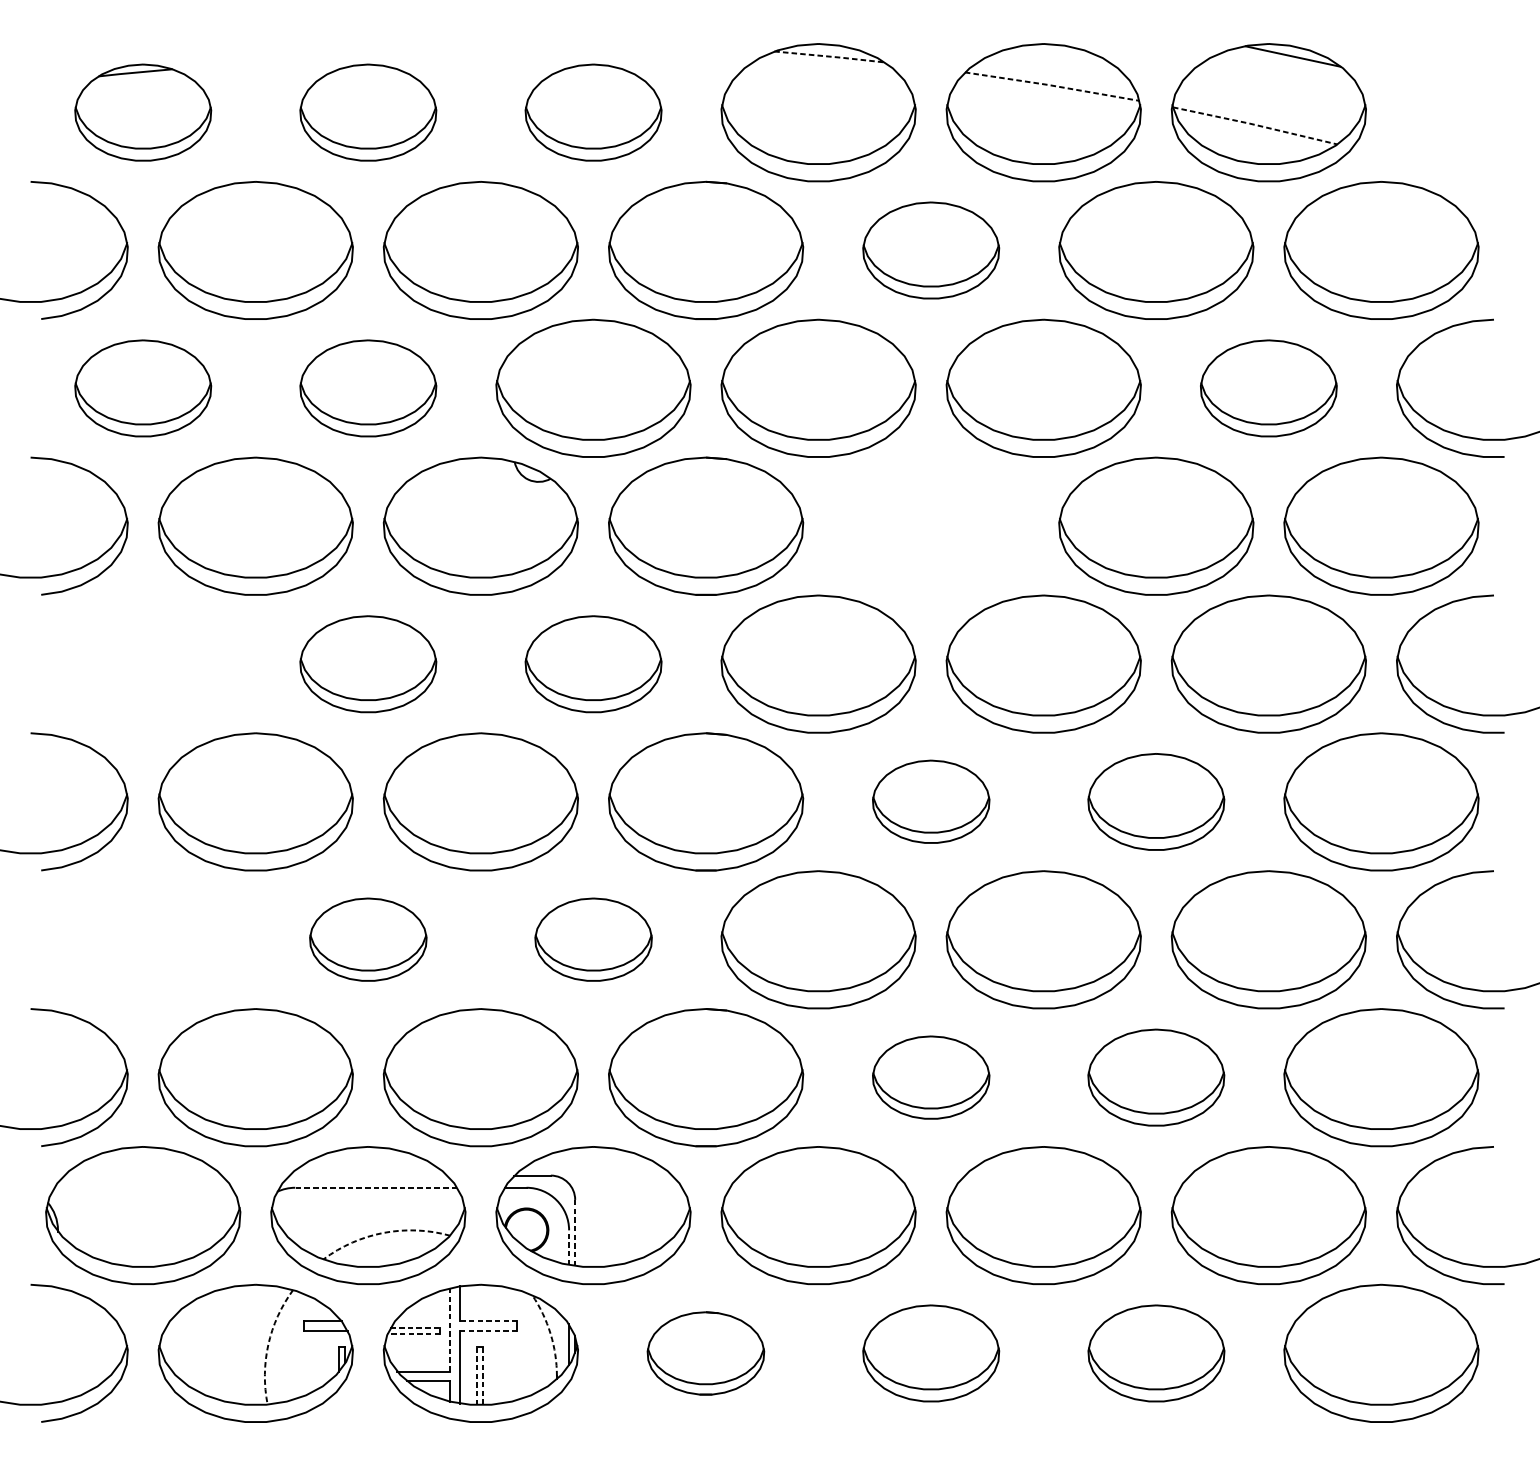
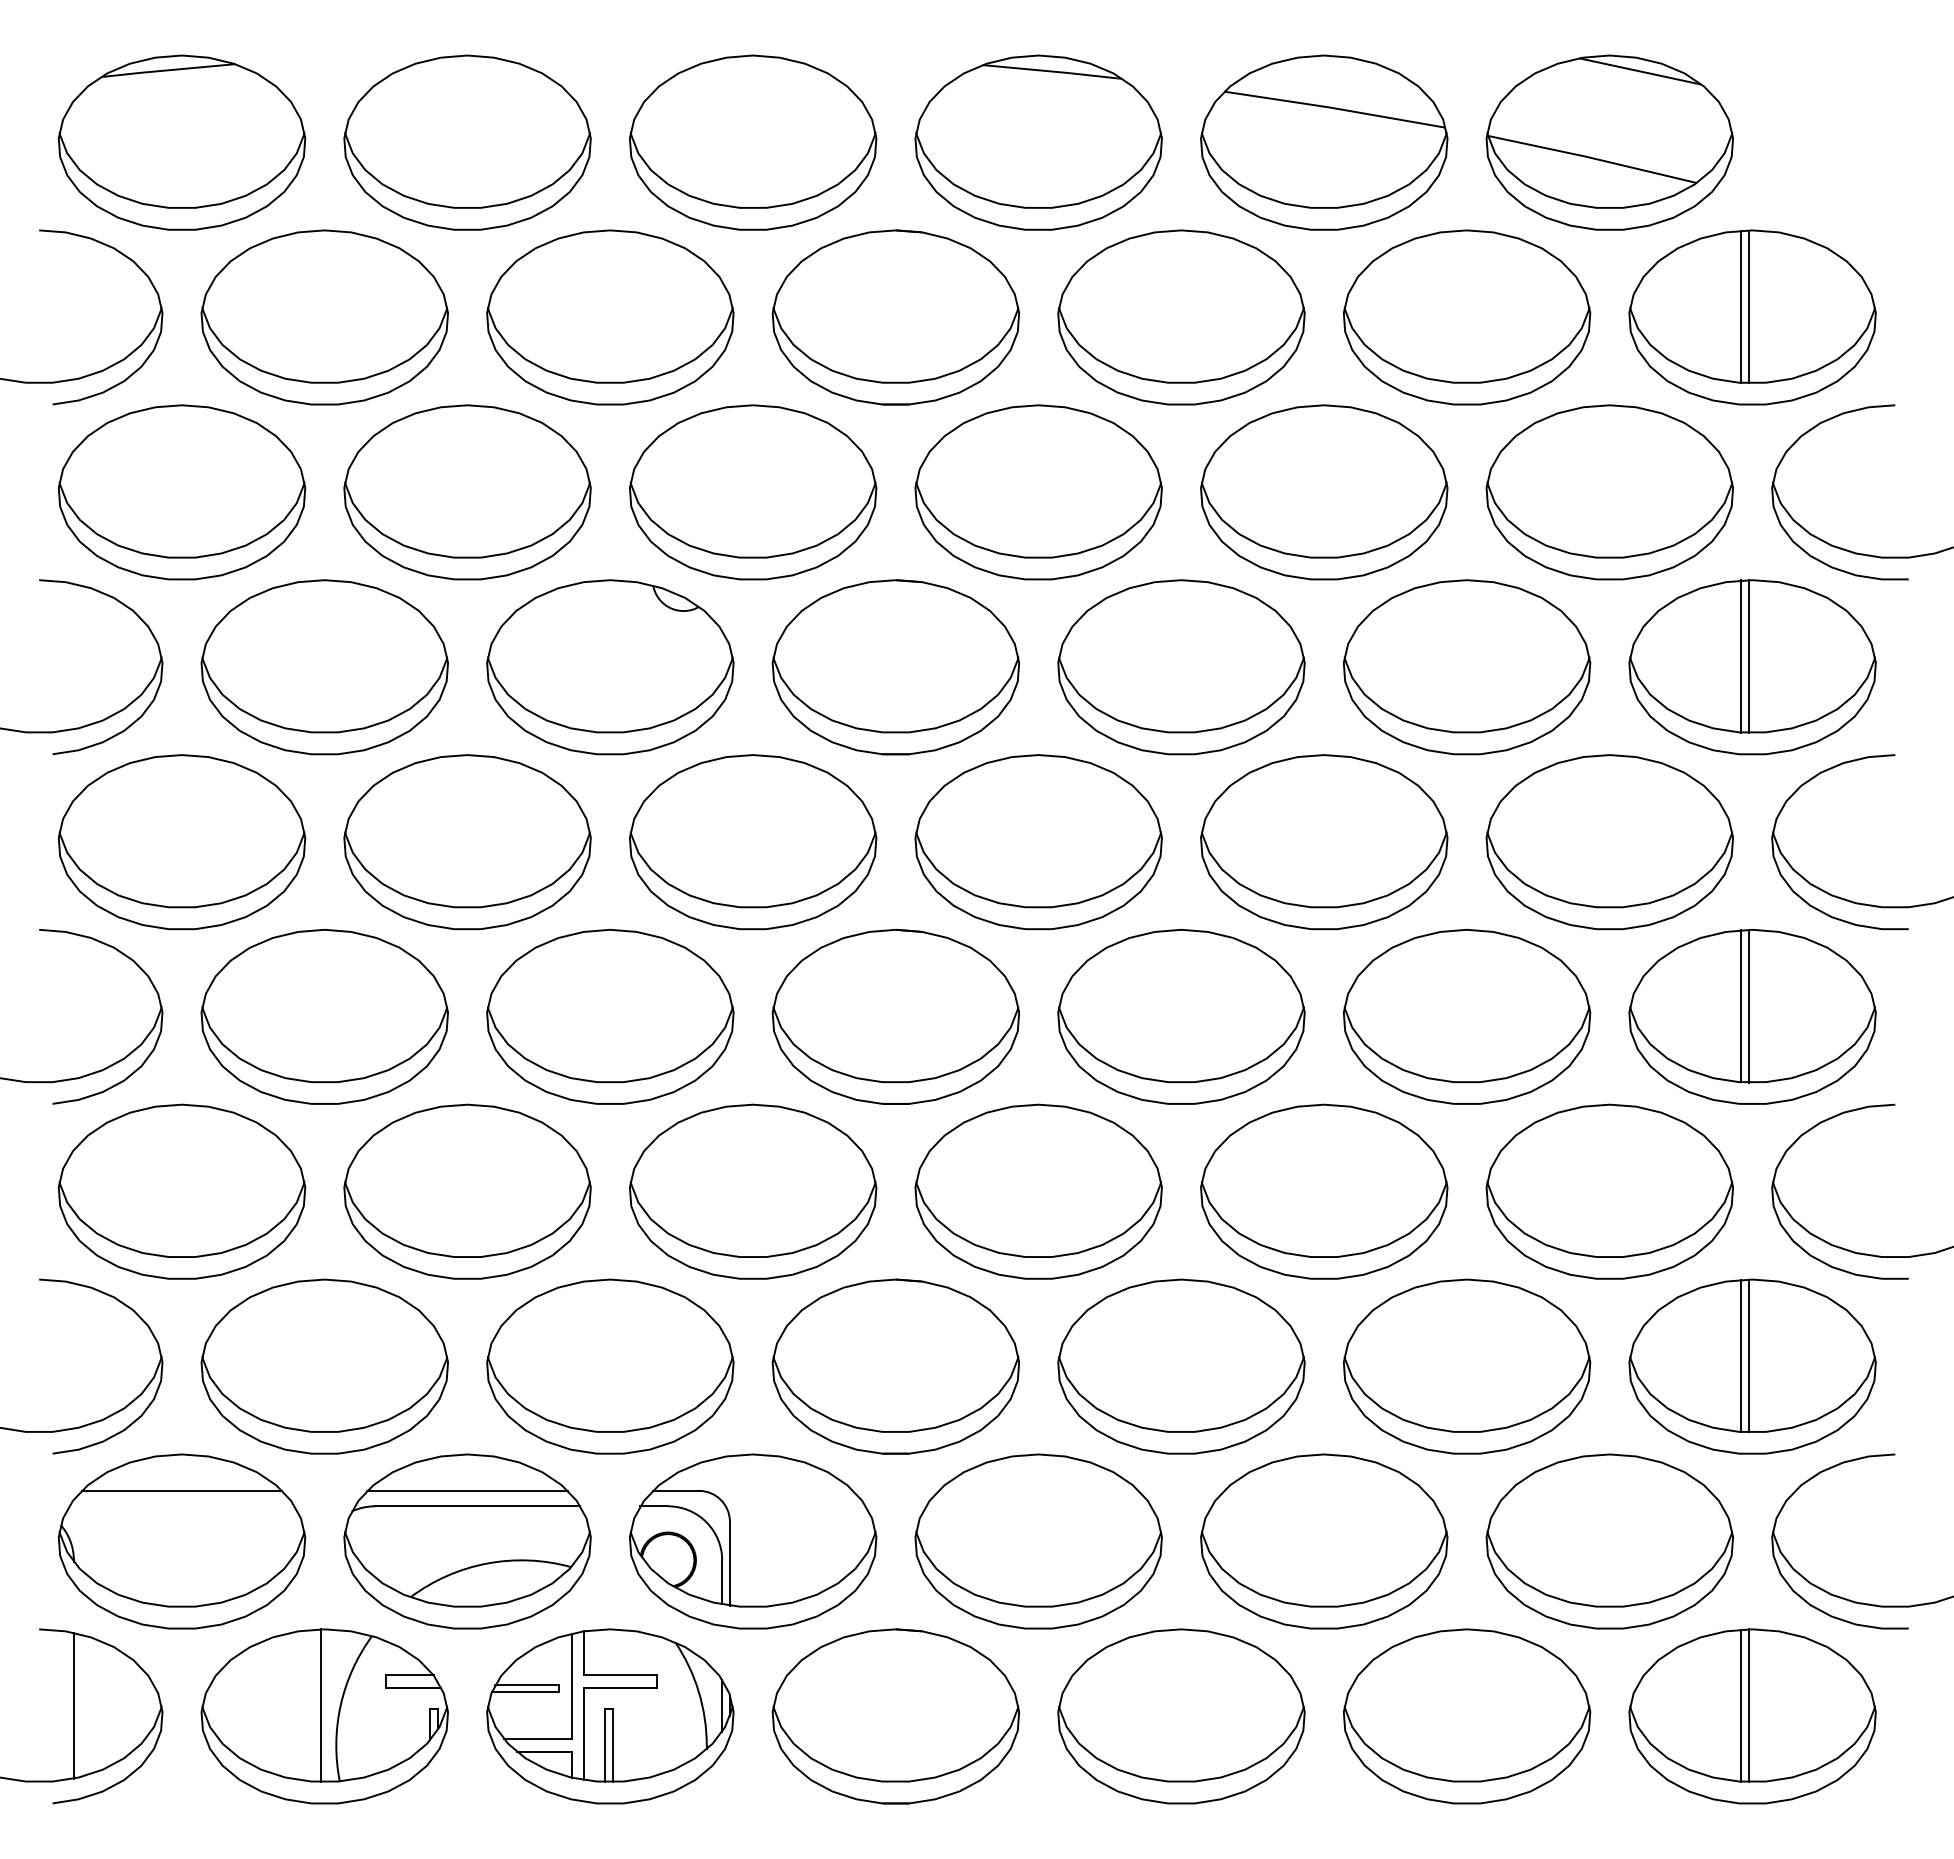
line: (830, 56) -> (1053, 71), dashed -> solid
line: (1051, 85) -> (1334, 108), dashed -> solid
part: (142, 112) -> (181, 142), size x1.43
part: (368, 112) -> (467, 142), size x1.43
part: (593, 112) -> (753, 142), size x1.43
line: (1255, 125) -> (1592, 158), dashed -> solid
line: (1371, 241) -> (1740, 306), added
line: (1378, 241) -> (1748, 306), added
part: (931, 250) -> (1181, 317), size x1.43
part: (142, 388) -> (181, 492), size x1.43
part: (368, 388) -> (467, 492), size x1.43
part: (1268, 388) -> (1609, 492), size x1.43
line: (1371, 517) -> (1740, 656), added
line: (1378, 517) -> (1748, 656), added
part: (931, 526) -> (1181, 667), added
part: (142, 664) -> (181, 842), added
part: (368, 664) -> (467, 842), size x1.43
part: (593, 664) -> (753, 842), size x1.43
line: (1378, 792) -> (1748, 1005), added
line: (1371, 793) -> (1740, 1006), added
part: (931, 801) -> (1181, 1016), size x1.67
part: (1155, 801) -> (1466, 1016), size x1.43
part: (142, 939) -> (181, 1191), added
part: (368, 939) -> (467, 1191), size x1.67
part: (593, 939) -> (753, 1191), size x1.67
line: (1371, 1068) -> (1740, 1355), added
line: (1378, 1068) -> (1748, 1355), added
part: (931, 1077) -> (1181, 1366), size x1.67
part: (1155, 1077) -> (1466, 1366), size x1.43
line: (142, 1175) -> (181, 1490), added
line: (368, 1175) -> (467, 1490), added
line: (376, 1187) -> (477, 1506), dashed -> solid
arc: (384, 1232) -> (487, 1563), dashed -> solid
line: (574, 1232) -> (729, 1563), dashed -> solid
line: (569, 1247) -> (722, 1581), dashed -> solid
line: (488, 1321) -> (620, 1675), dashed -> solid
line: (415, 1328) -> (527, 1684), dashed -> solid
line: (450, 1329) -> (571, 1686), dashed -> solid
line: (488, 1330) -> (619, 1687), dashed -> solid
arc: (550, 1333) -> (698, 1691), dashed -> solid
line: (413, 1334) -> (524, 1692), dashed -> solid
line: (57, 1344) -> (73, 1705), added
line: (252, 1344) -> (320, 1705), added
arc: (268, 1344) -> (340, 1705), dashed -> solid
line: (1371, 1344) -> (1740, 1705), added
line: (1378, 1344) -> (1748, 1705), added
part: (705, 1353) -> (895, 1716), size x1.67
part: (931, 1353) -> (1181, 1716), size x1.43
part: (1156, 1353) -> (1467, 1716), size x1.43
line: (476, 1376) -> (604, 1745), dashed -> solid
line: (482, 1376) -> (612, 1745), dashed -> solid

